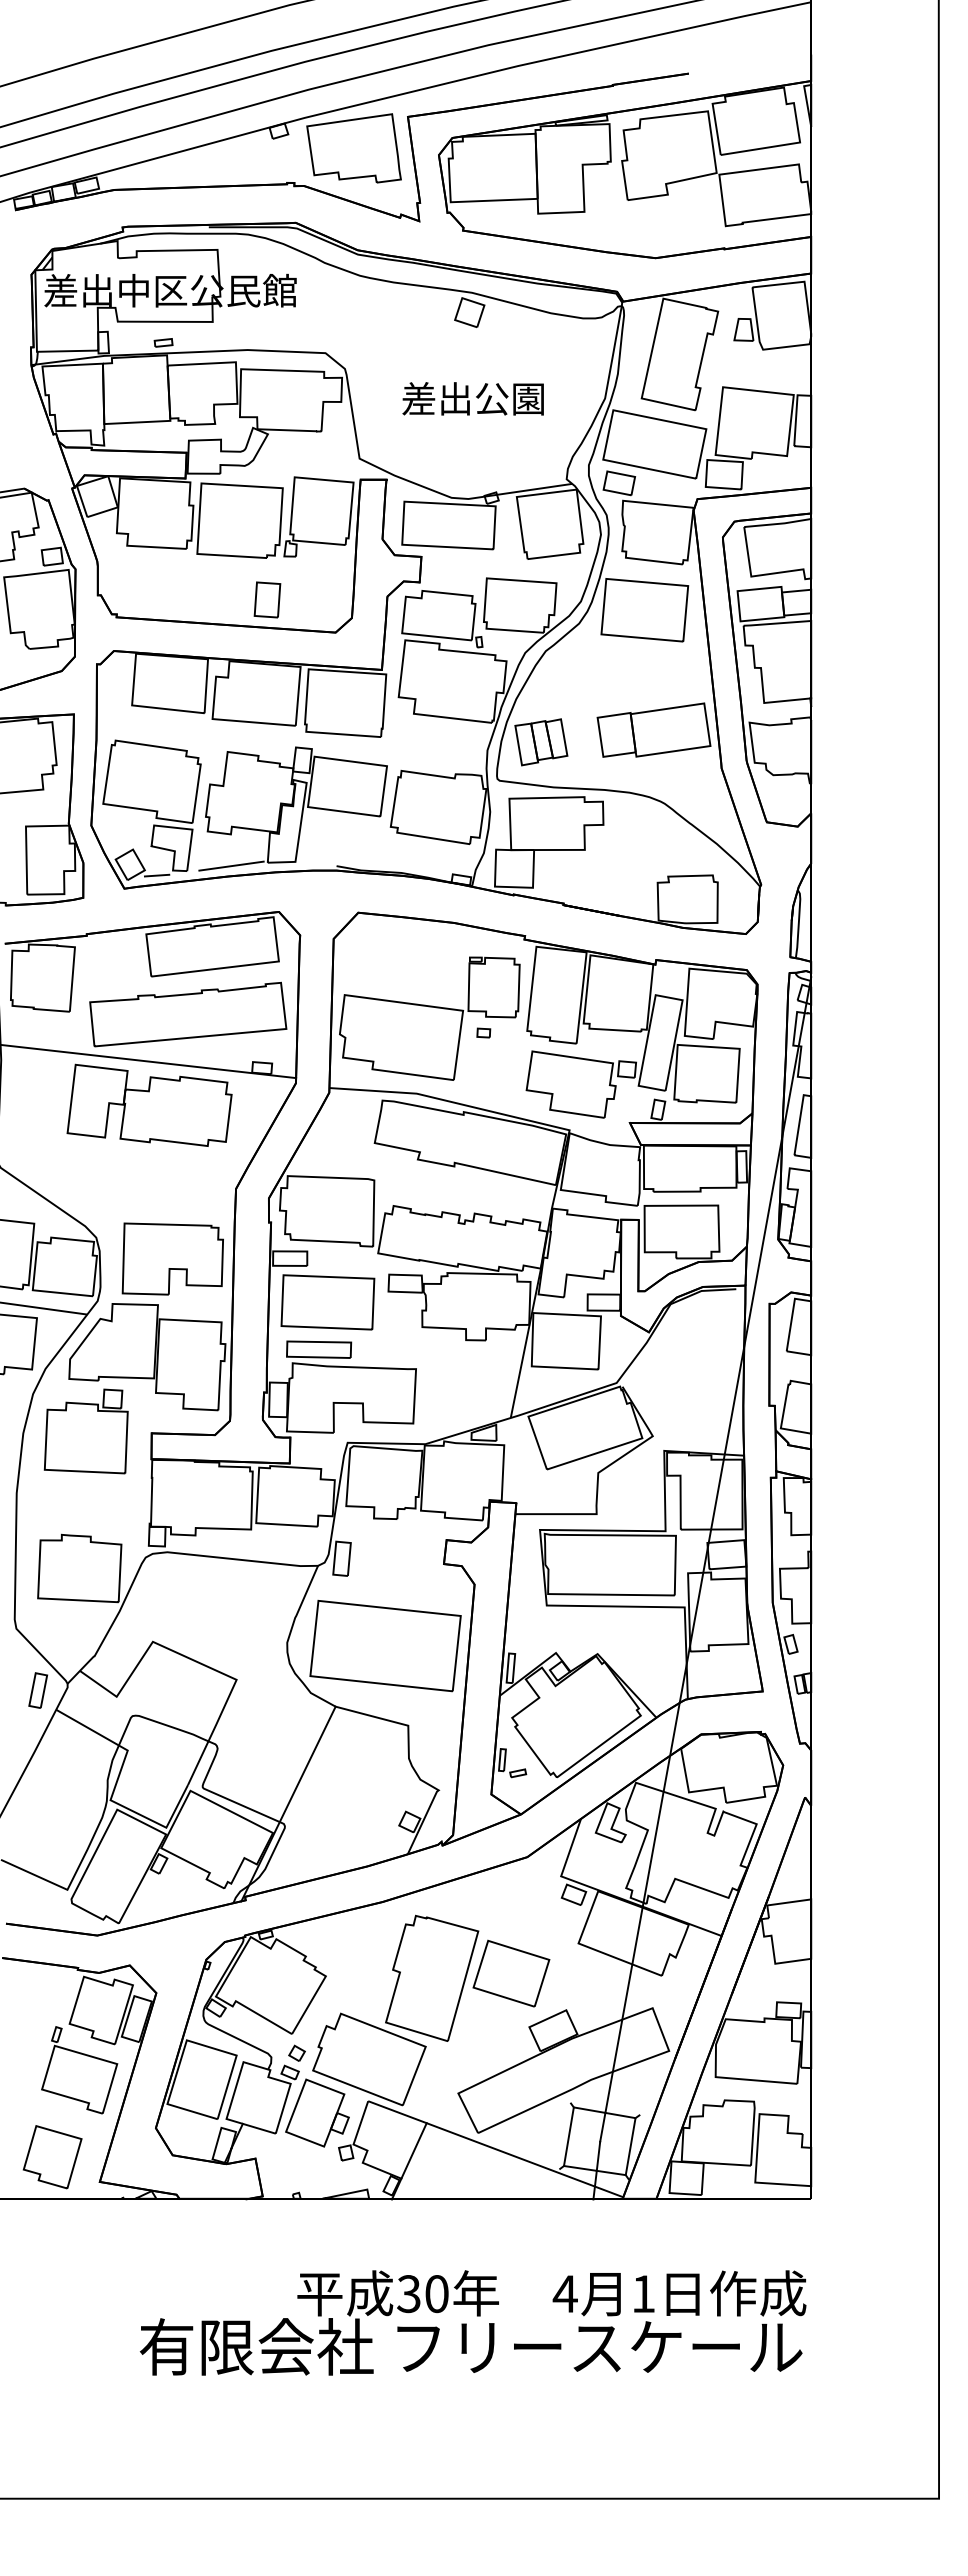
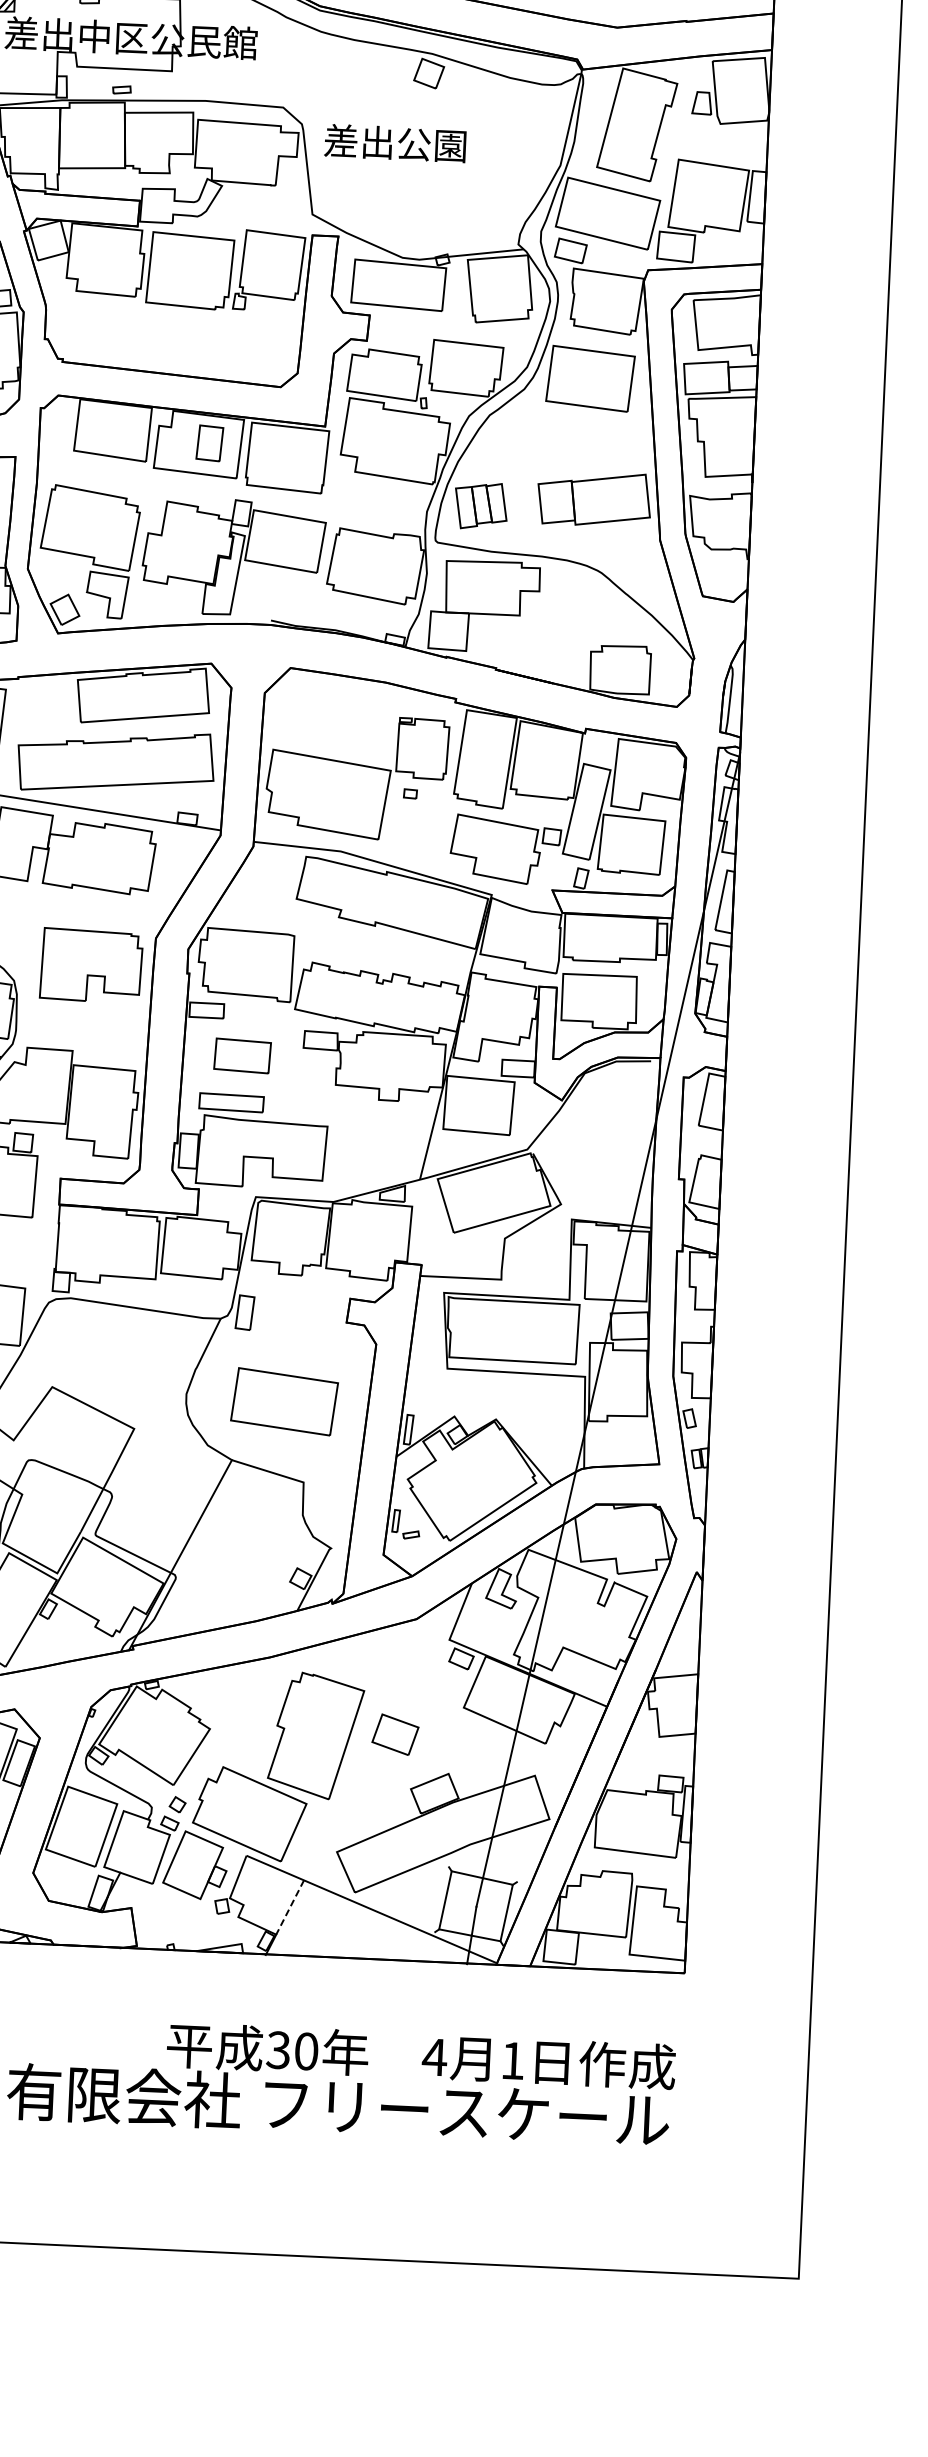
text: (472, 398) -> (394, 142), moved
part: (267, 599) -> (209, 442), moved
line: (231, 865) -> (166, 615), removed
line: (156, 875) -> (90, 621), removed
part: (172, 1258) -> (91, 965), moved
part: (327, 1302) -> (242, 1056), size x0.6
part: (385, 1645) -> (284, 1401), size x0.7
part: (511, 1973) -> (395, 1734), size x0.6
line: (414, 2150) -> (290, 1907), solid -> dashed

